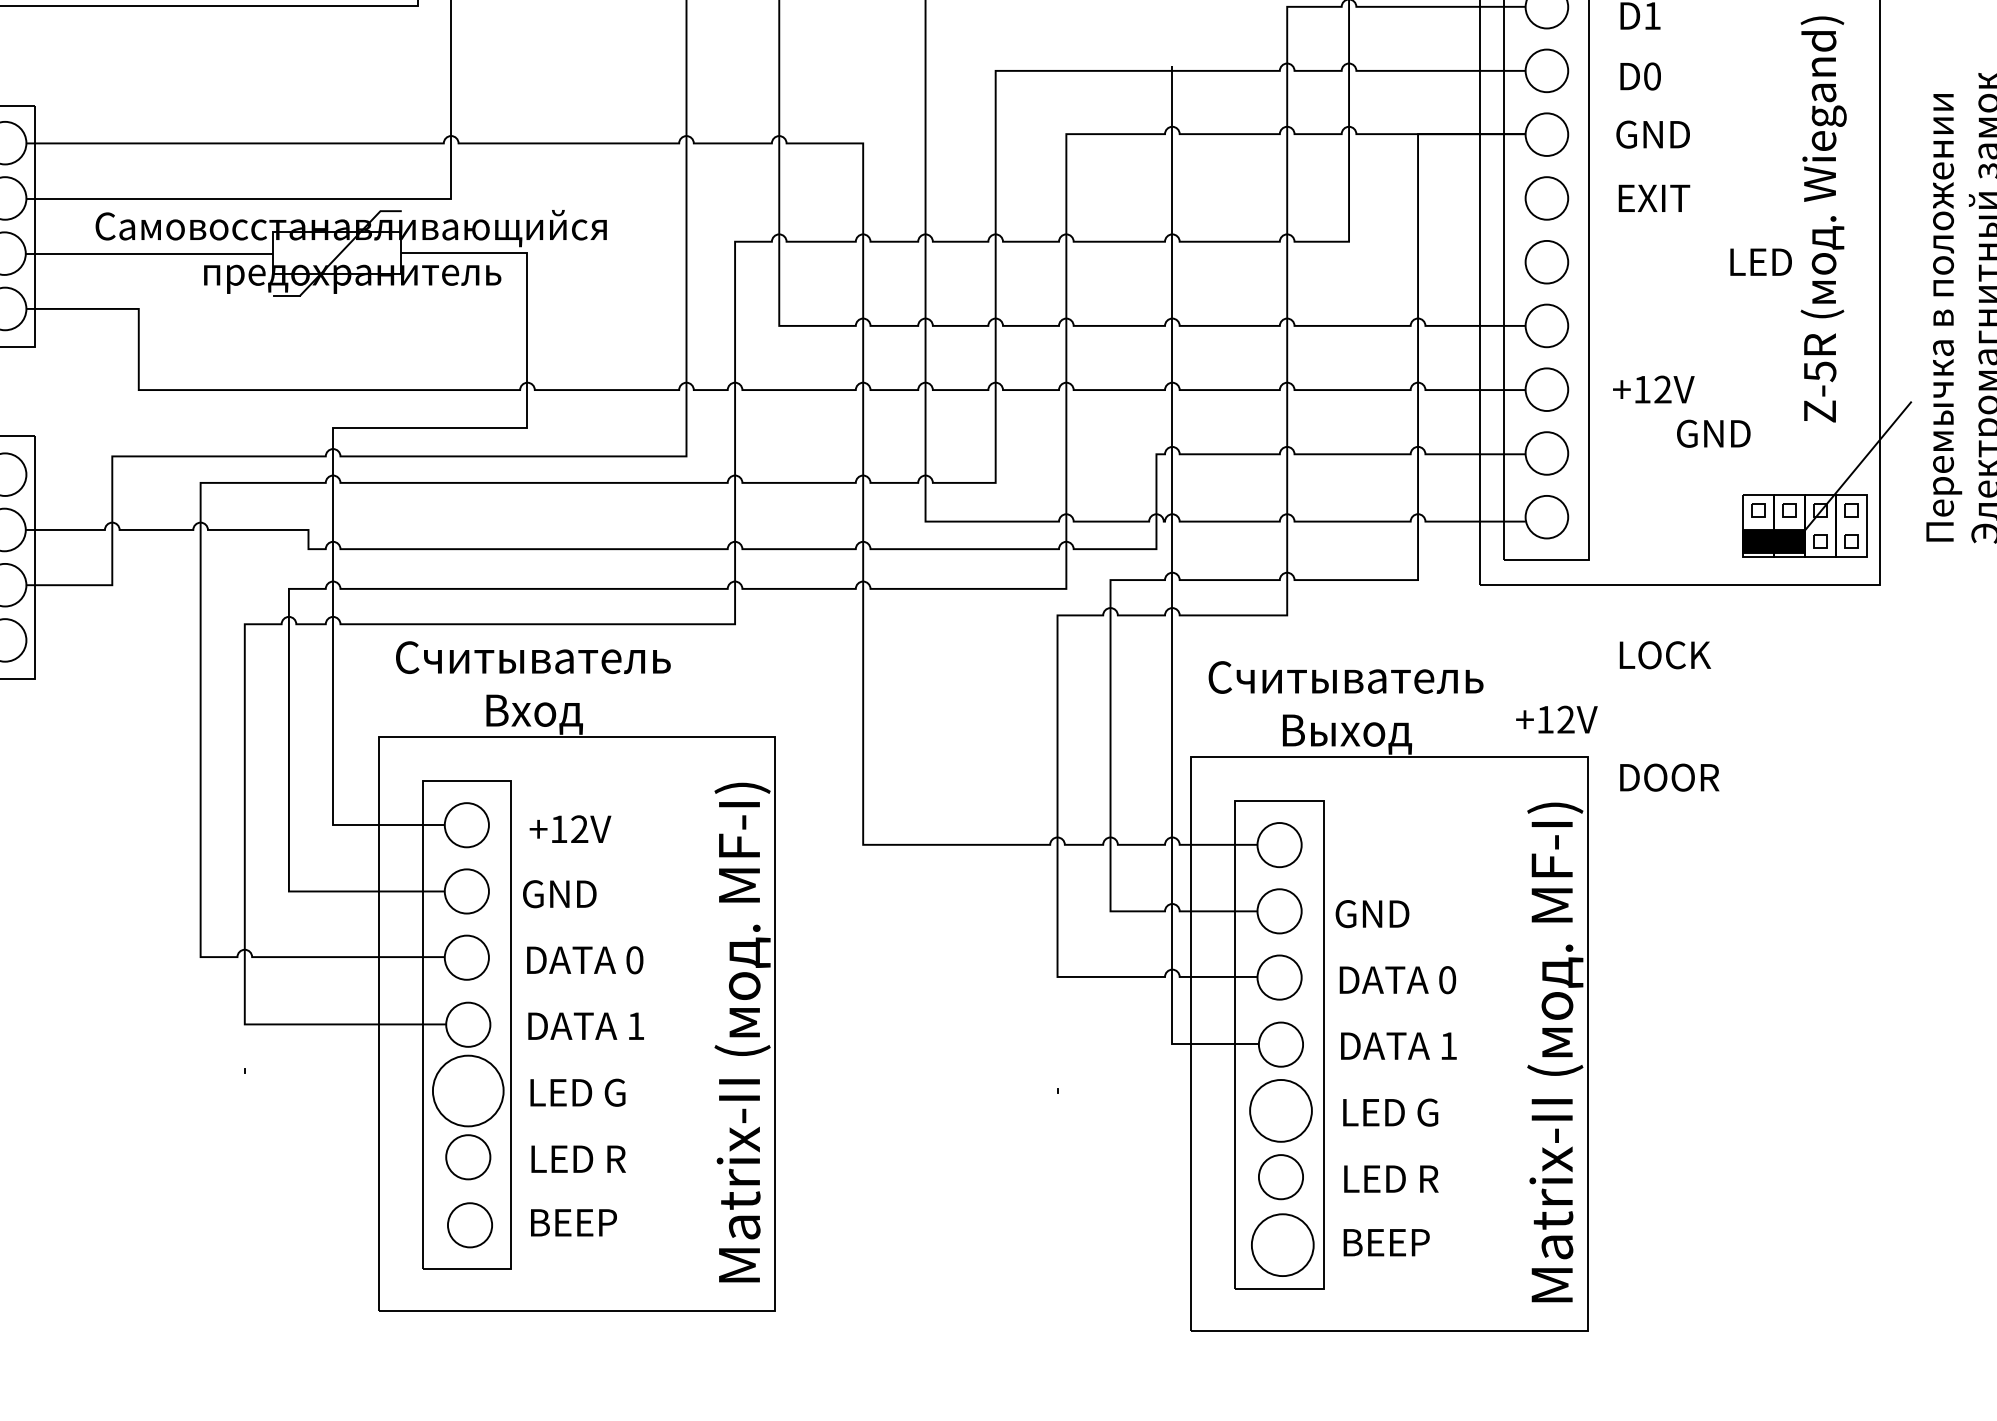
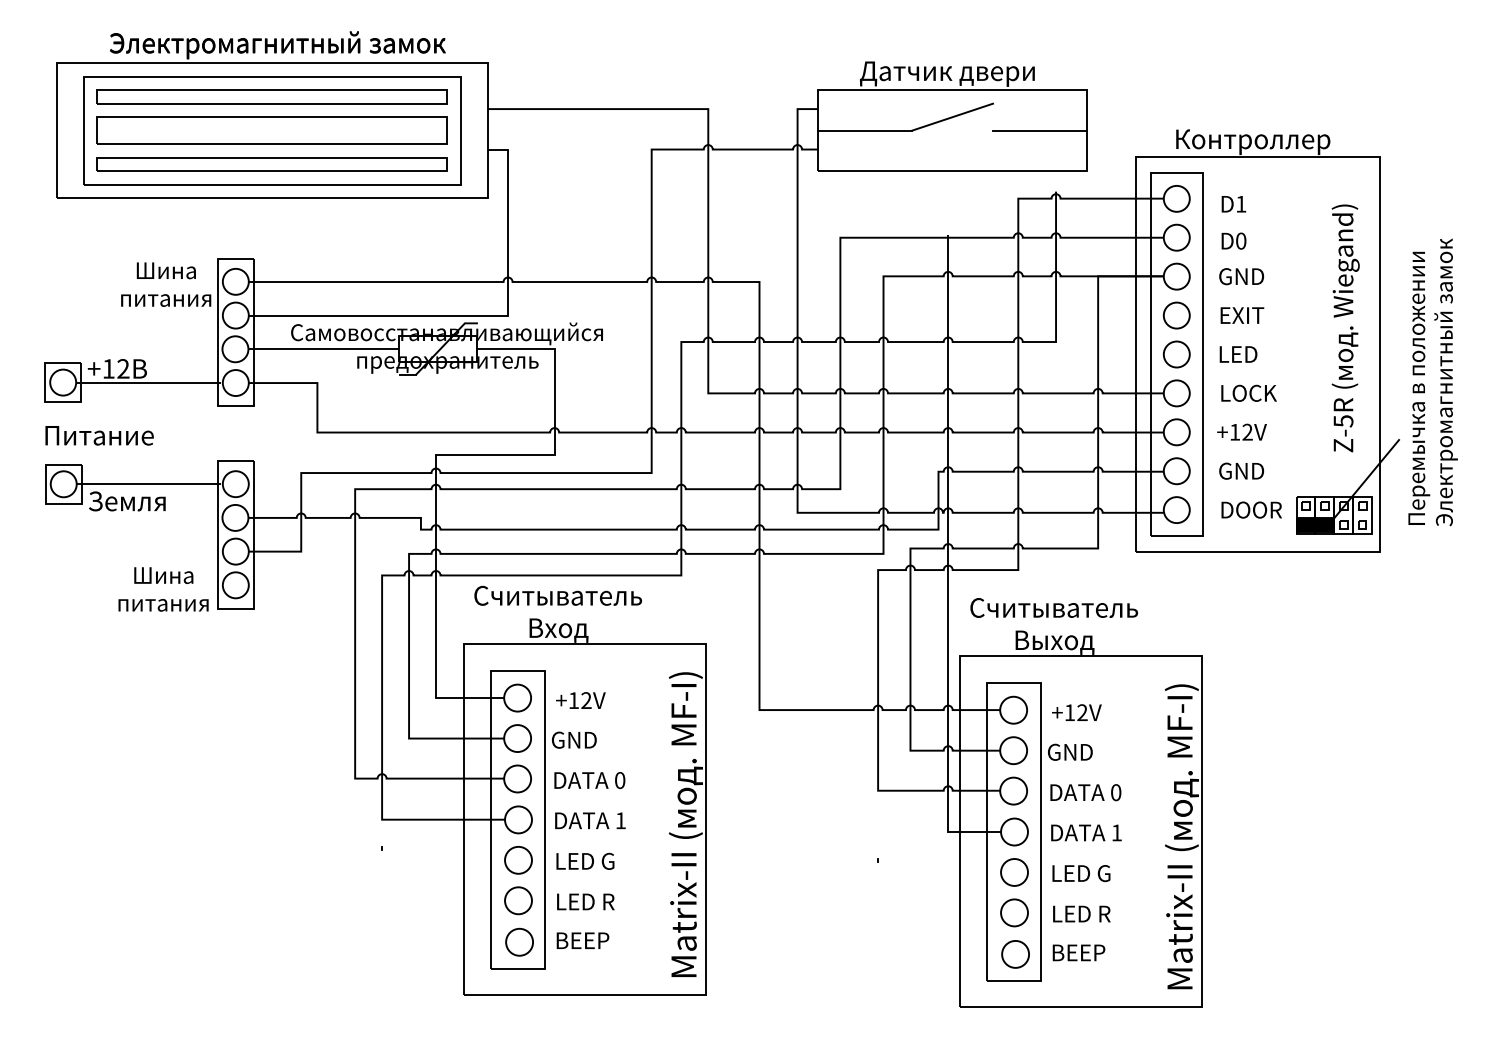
text: (1761, 262) -> (1238, 354), moved
text: (1713, 432) -> (1241, 470), moved
text: (1664, 653) -> (1248, 392), moved
text: (1556, 719) -> (1076, 712), moved
text: (1669, 776) -> (1251, 509), moved
circle: (468, 1089) -> (518, 859), size x0.62
circle: (1280, 1109) -> (1014, 871), size x0.71
circle: (1282, 1243) -> (1015, 953), size x0.71

